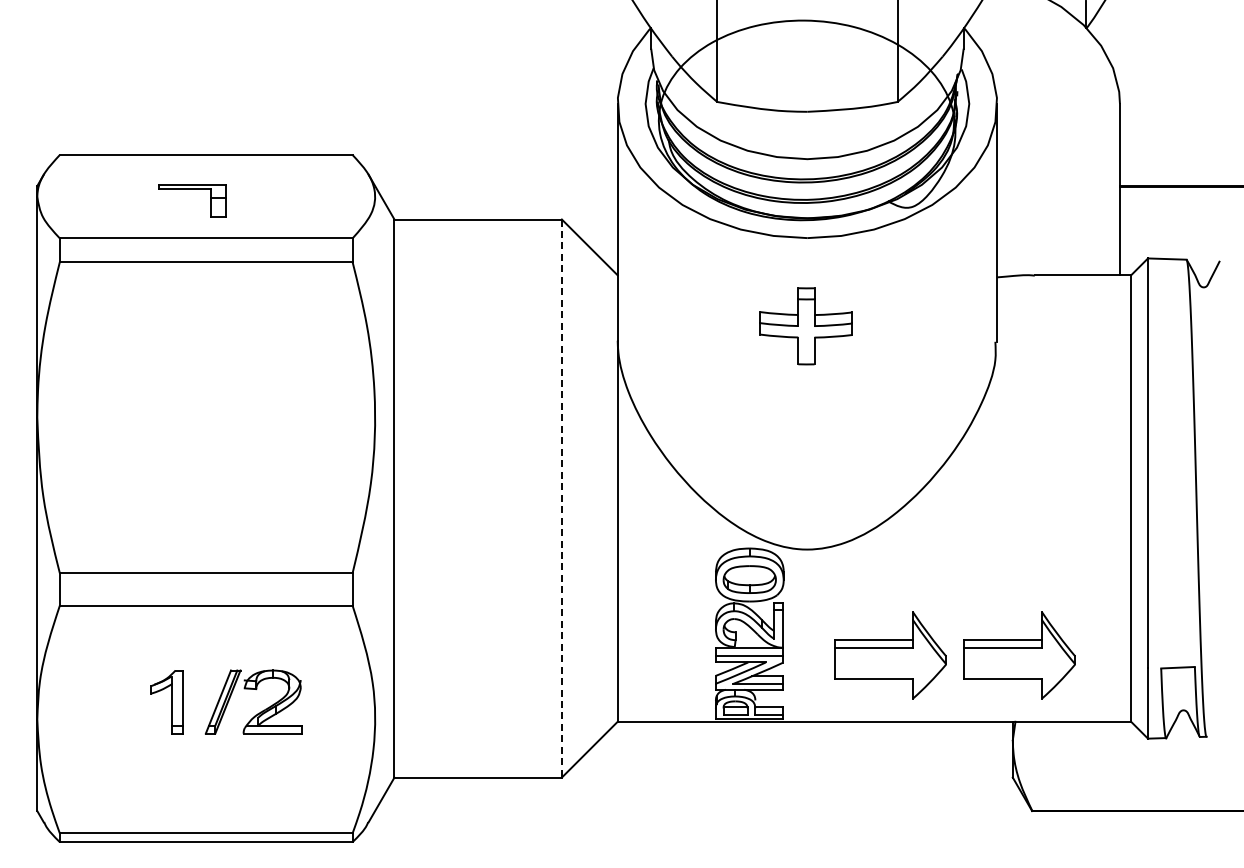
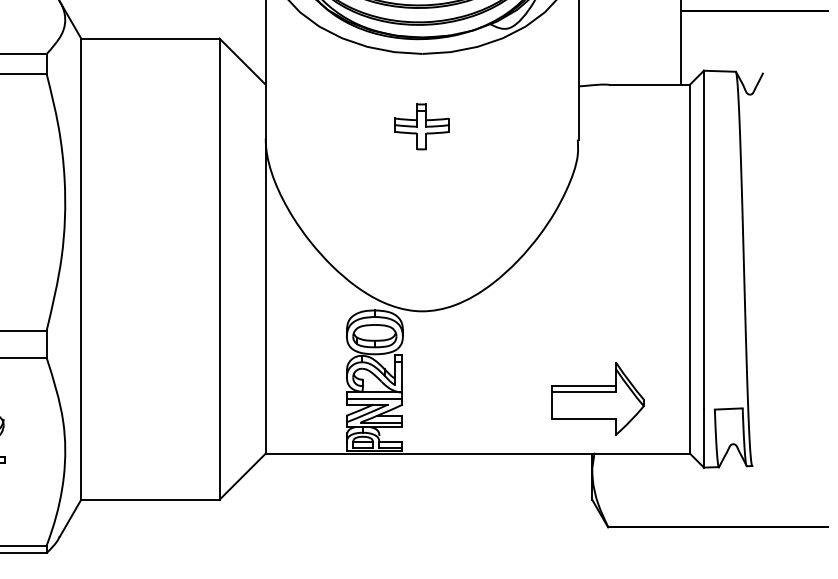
part: (806, 326) -> (421, 126), size x0.71
line: (561, 499) -> (219, 269), dashed -> solid
part: (890, 655) -> (491, 398), removed

